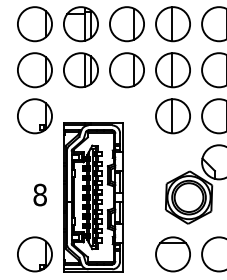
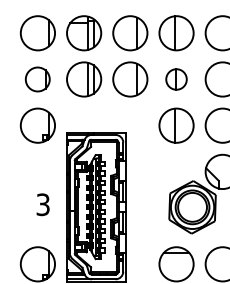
part: (34, 70) -> (37, 79), size x0.7
part: (173, 70) -> (176, 79), size x0.6
text: (39, 194) -> (42, 204), 8 -> 3

